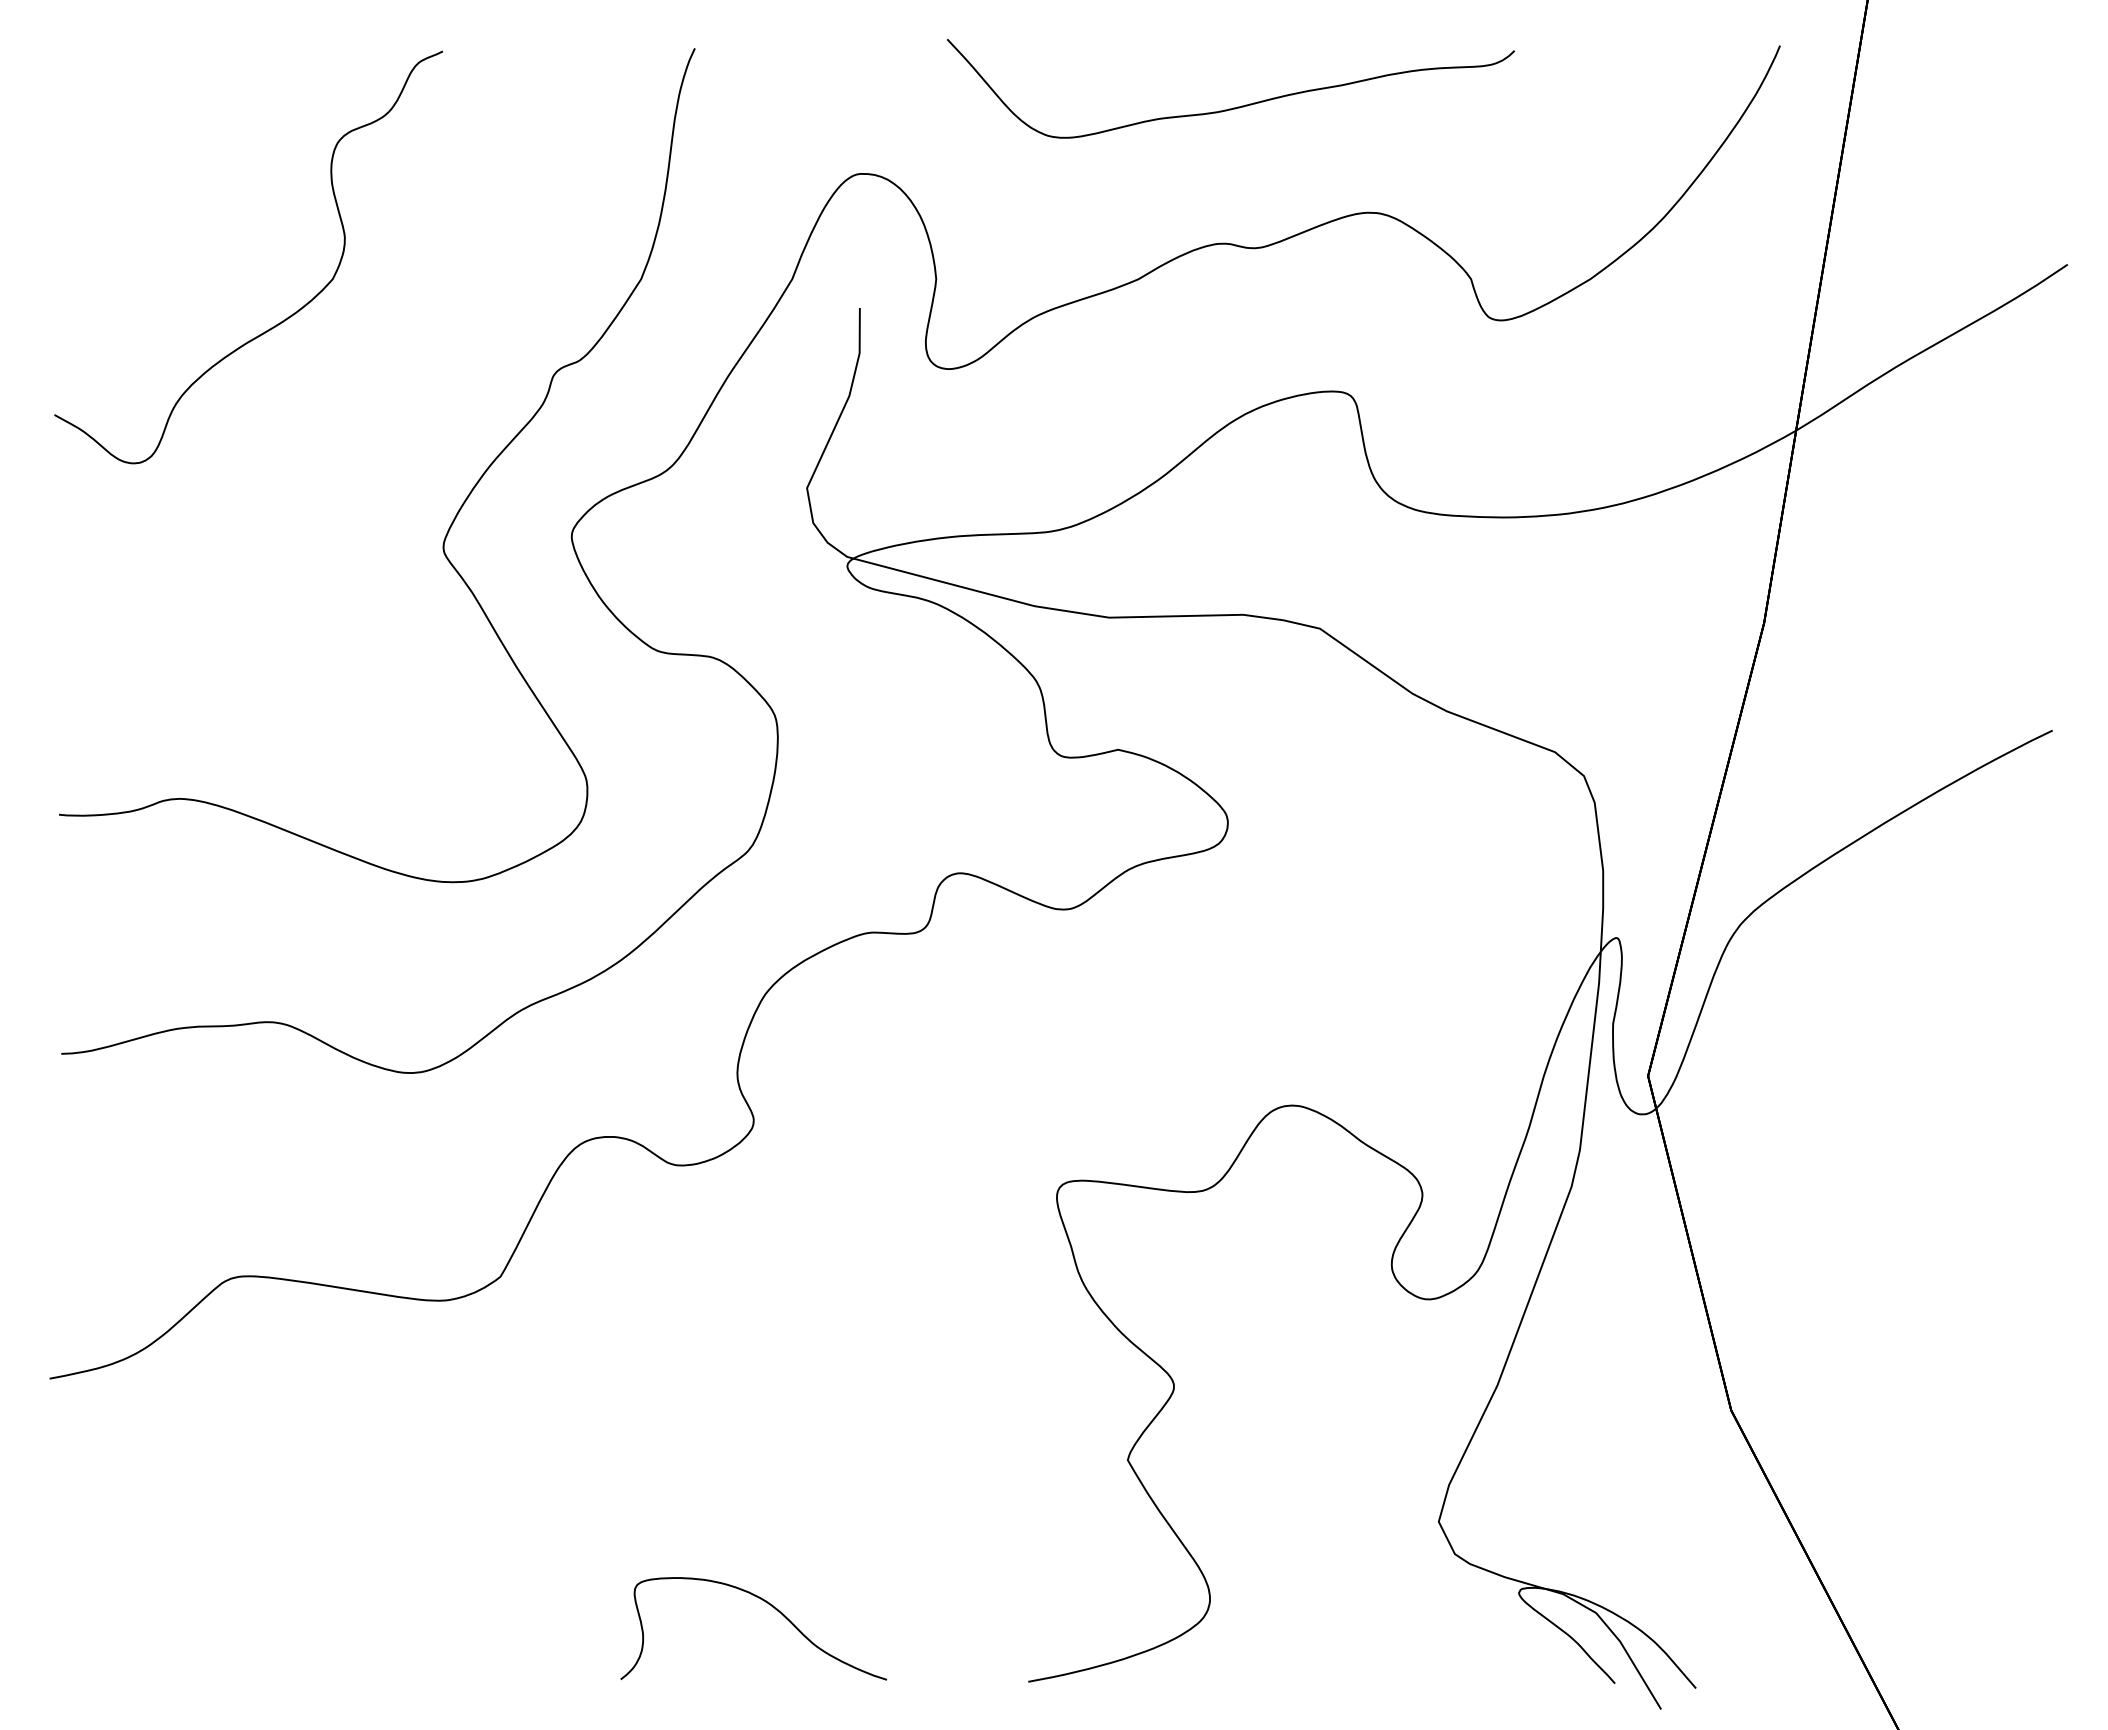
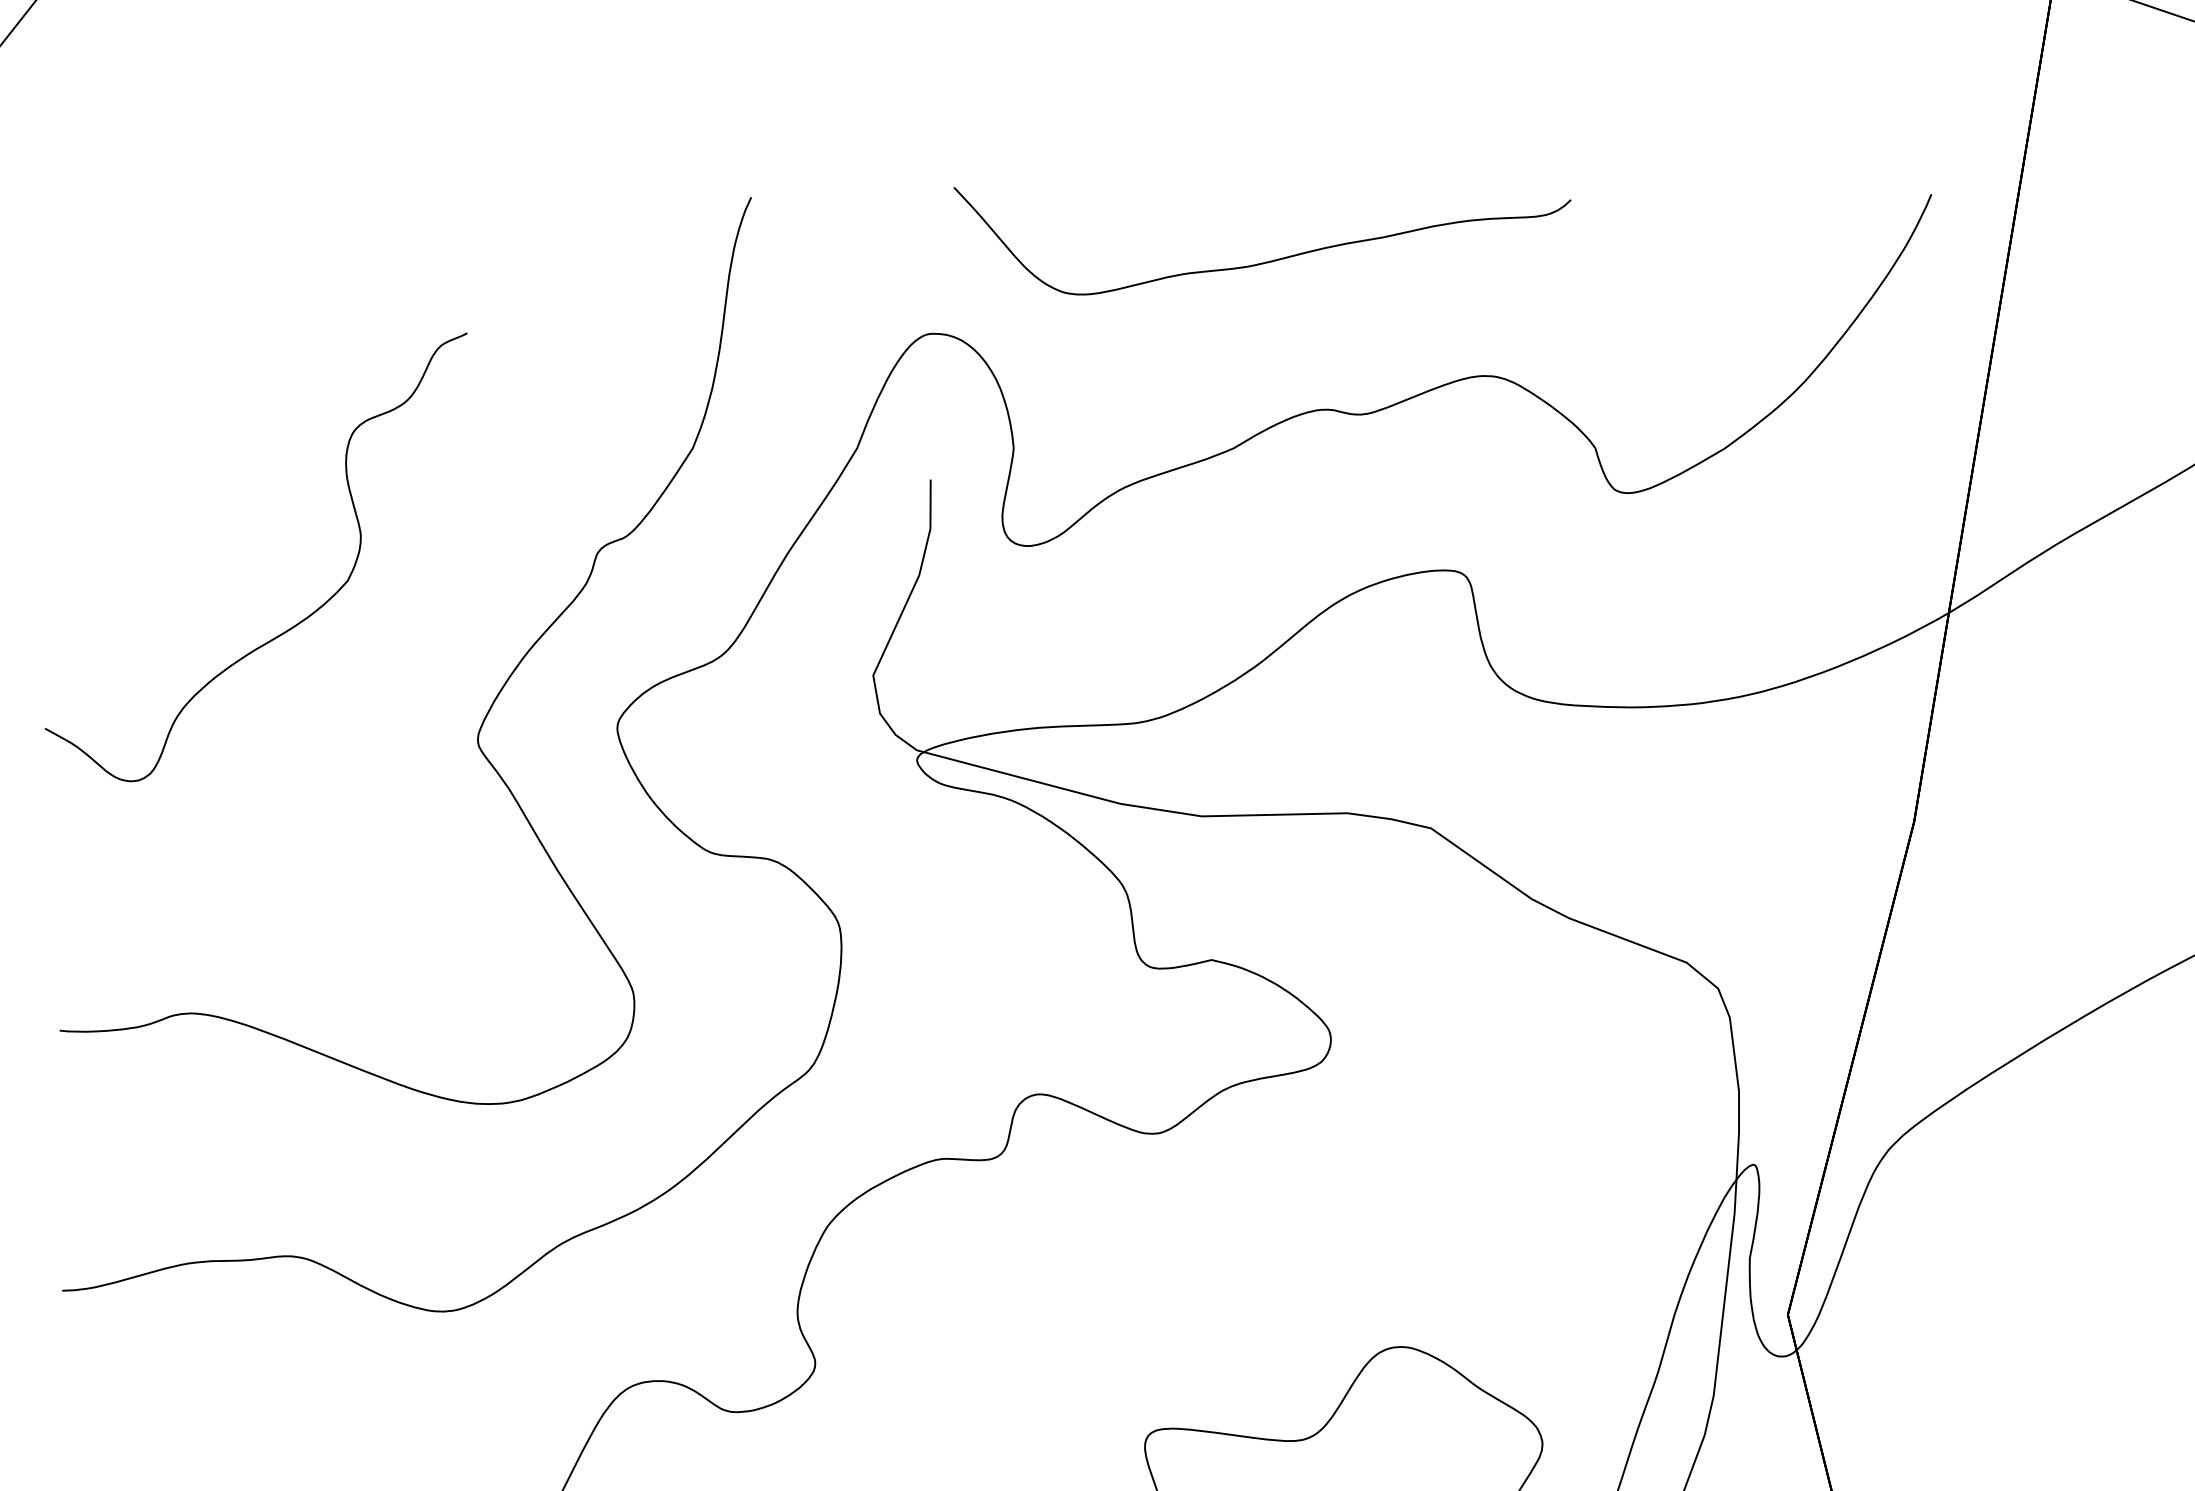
curve: (1233, 107) -> (1265, 261), moved
curve: (288, 316) -> (299, 621), moved

